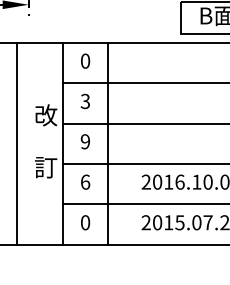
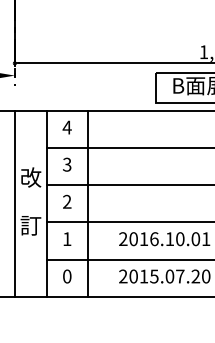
text: (84, 61) -> (66, 127), 0 -> 4
text: (85, 141) -> (67, 201), 9 -> 2
line: (17, 143) -> (15, 203), moved
text: (85, 182) -> (67, 239), 6 -> 1

